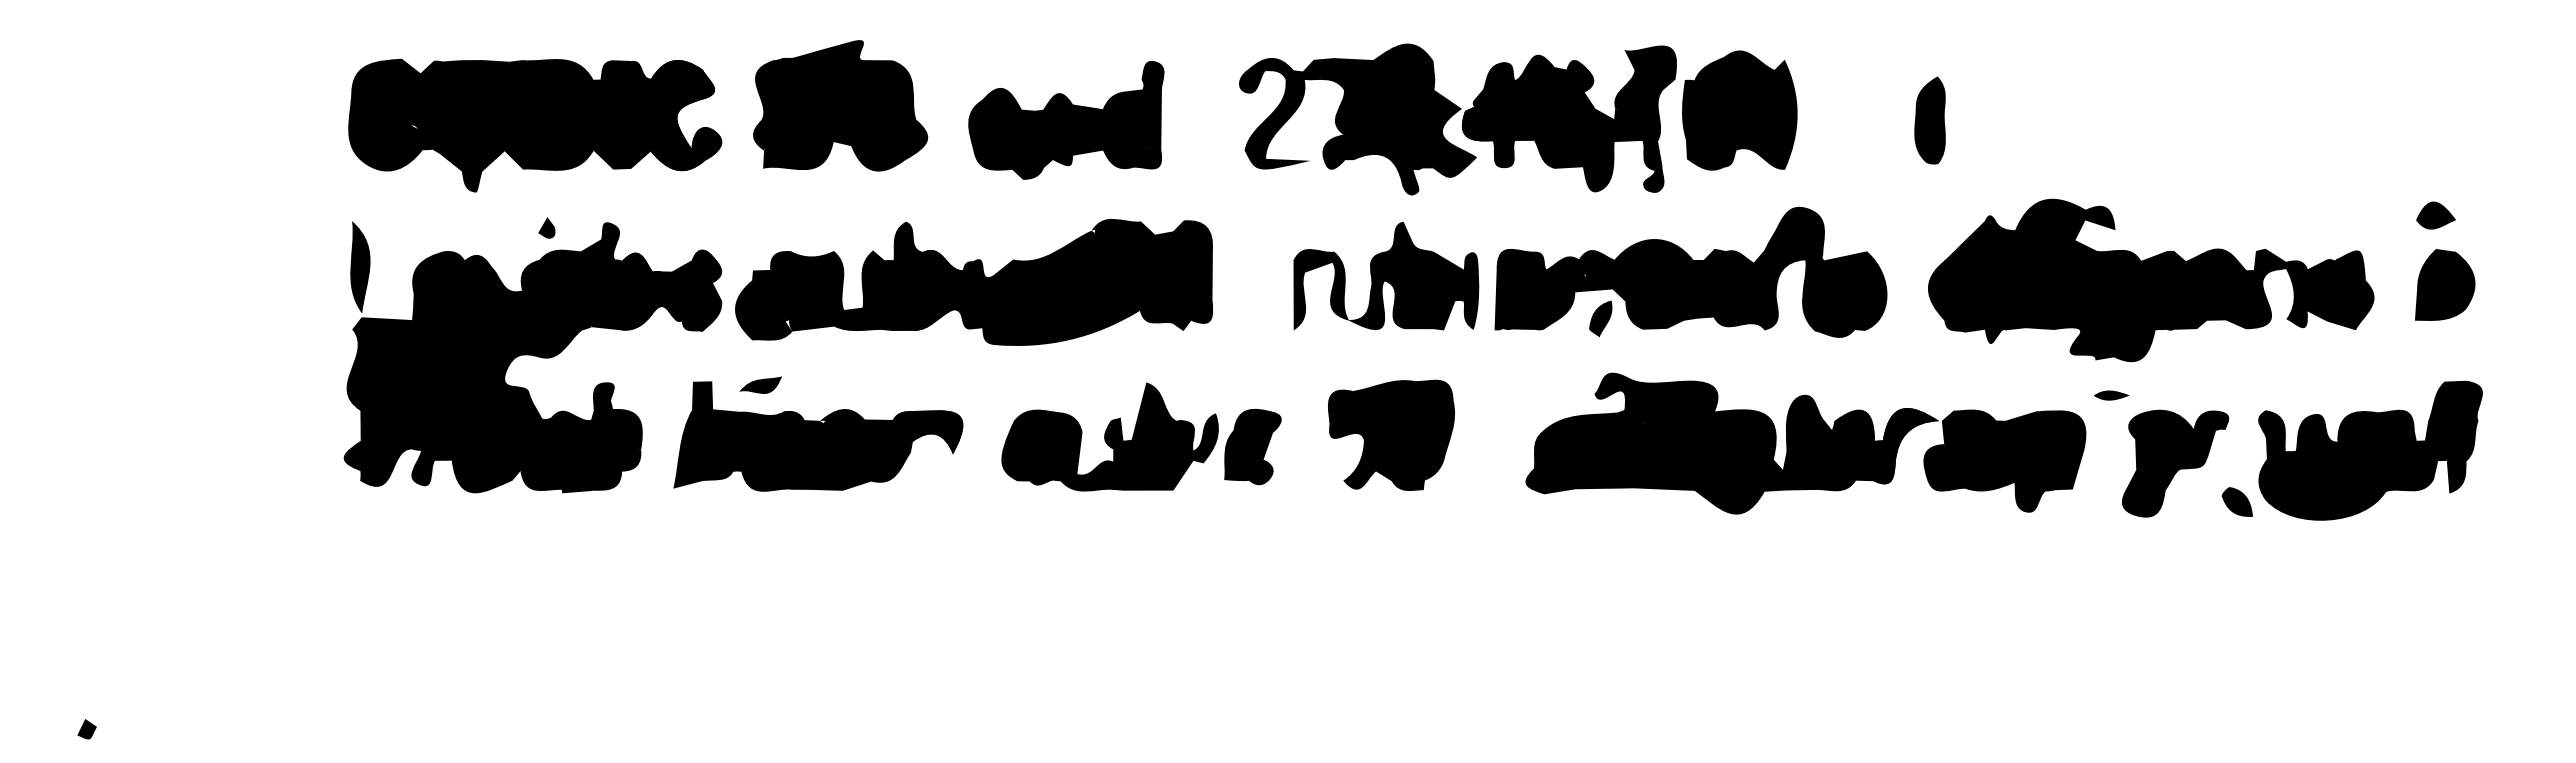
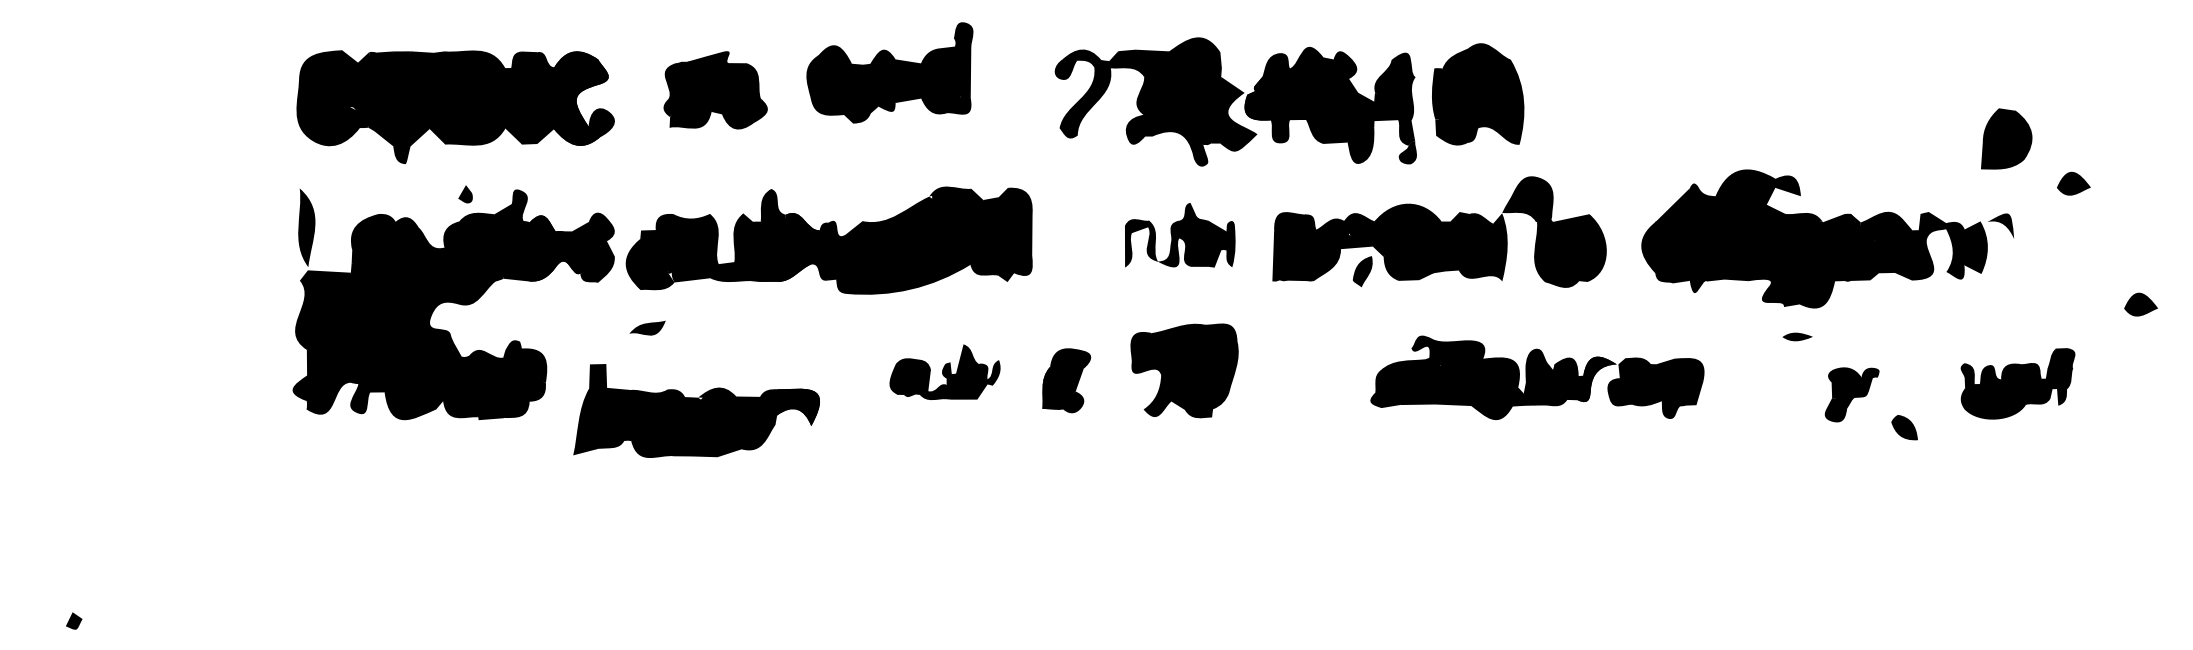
fill: (1650, 67) -> (1405, 57), removed
part: (840, 105) -> (715, 90), size x0.7
fill: (1780, 114) -> (1515, 97), removed
part: (1066, 120) -> (890, 73), moved
part: (1929, 120) -> (1642, 102), removed
fill: (1277, 159) -> (1087, 136), removed
part: (1386, 275) -> (1180, 234), size x0.7
part: (2445, 284) -> (2006, 138), moved
fill: (1784, 286) -> (1519, 244), removed
fill: (2347, 293) -> (1998, 250), removed
part: (2514, 357) -> (2140, 304), added
fill: (603, 396) -> (513, 337), removed
part: (818, 436) -> (696, 410), moved
part: (1109, 436) -> (944, 371), size x0.6
part: (1805, 443) -> (1537, 377), size x0.7
part: (2370, 450) -> (2018, 383), size x0.6
part: (2175, 463) -> (1852, 394), size x0.6

